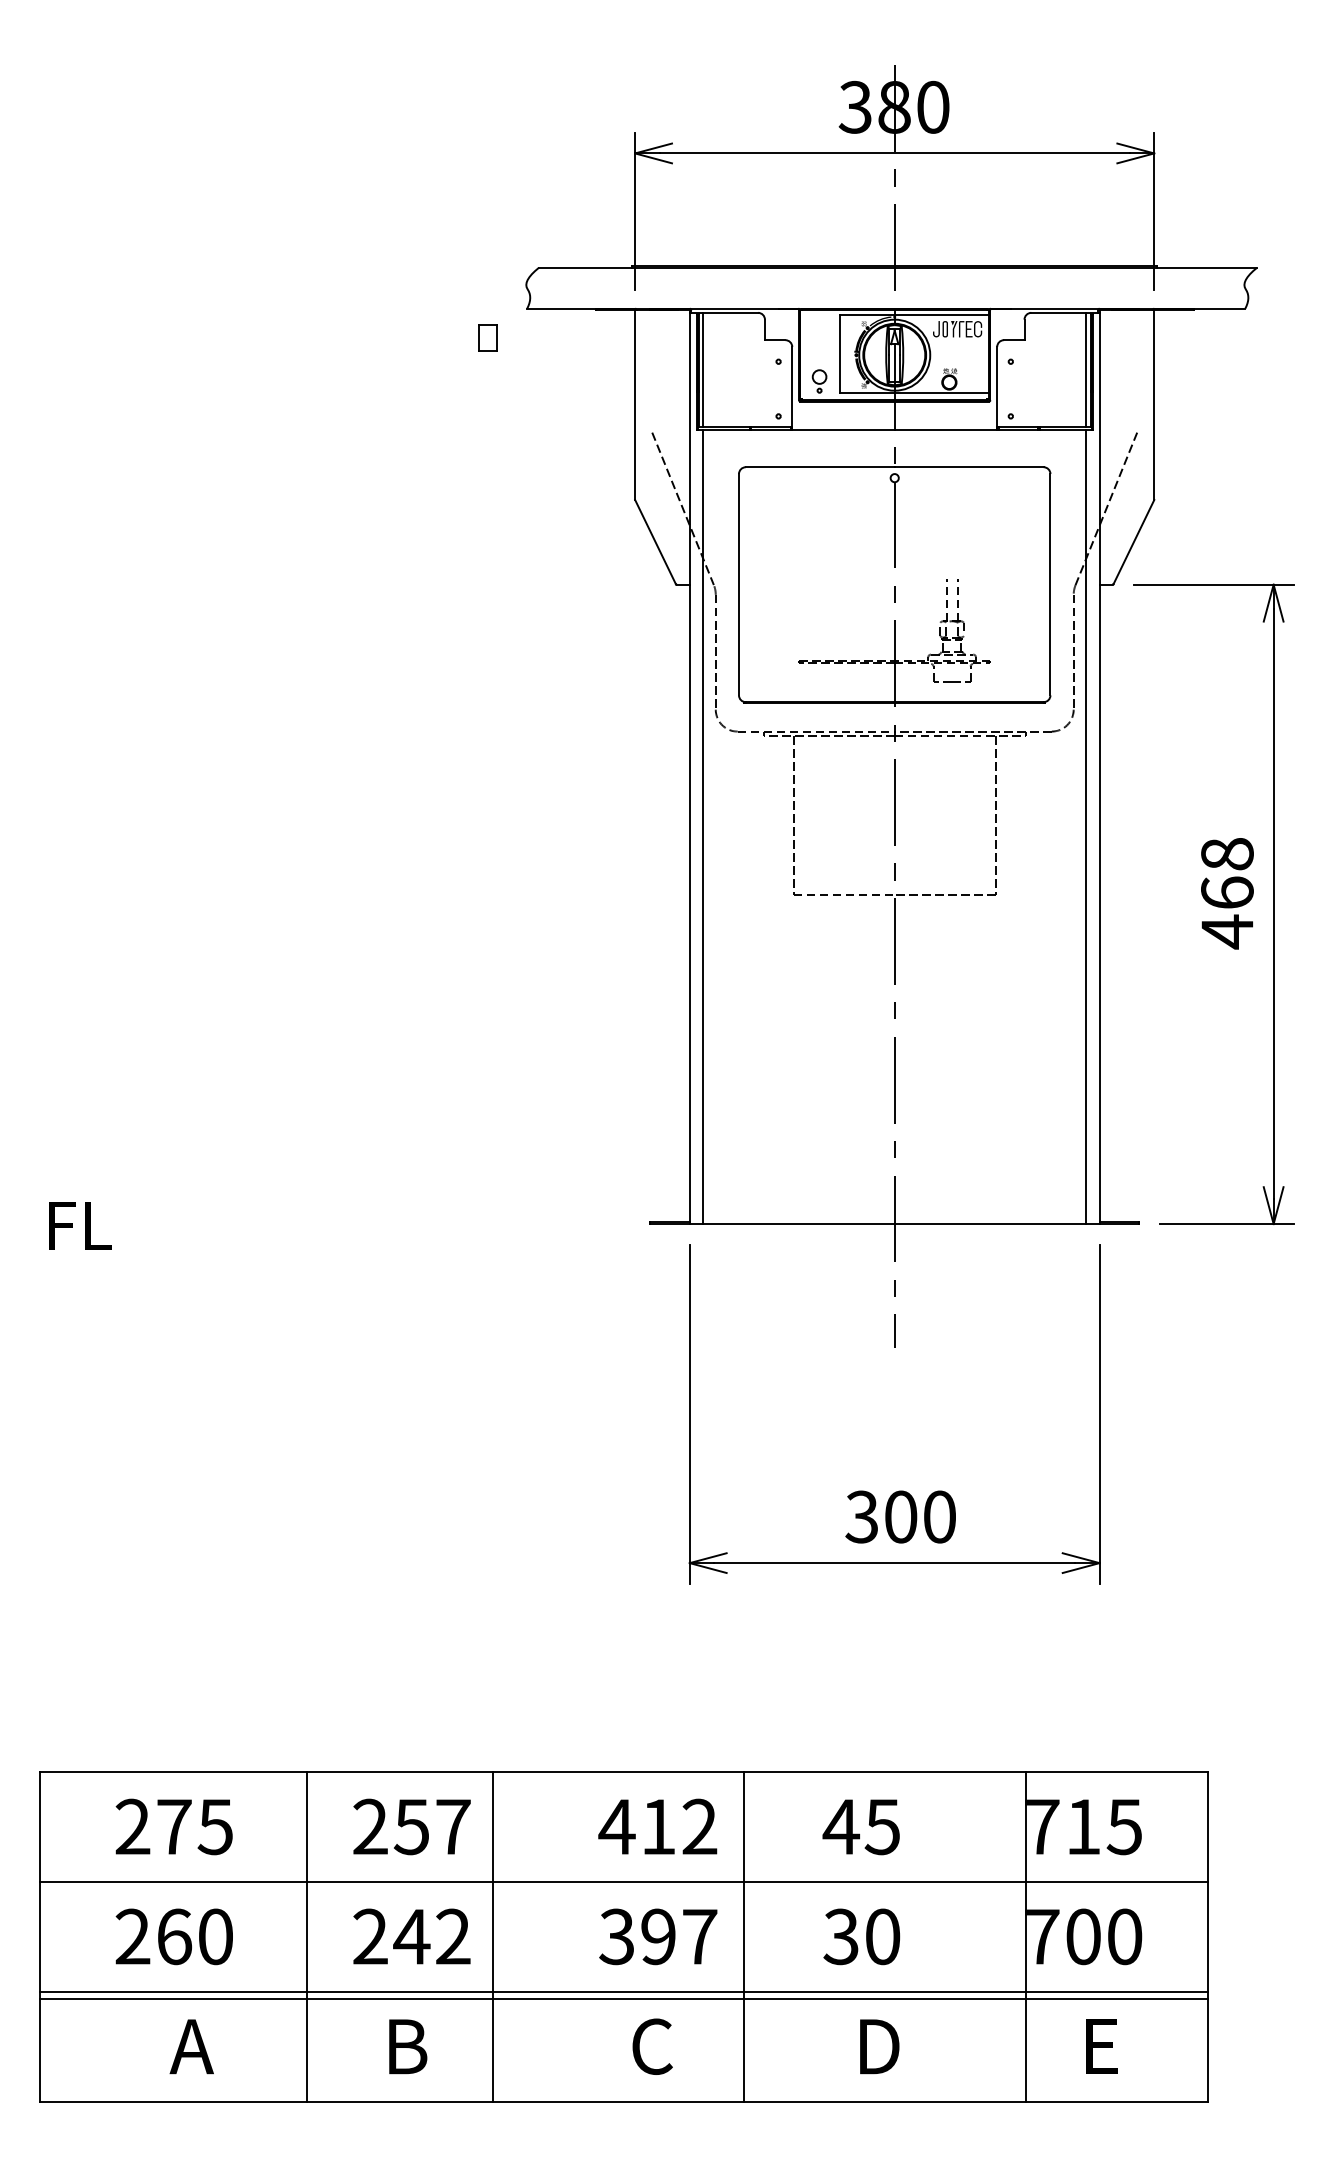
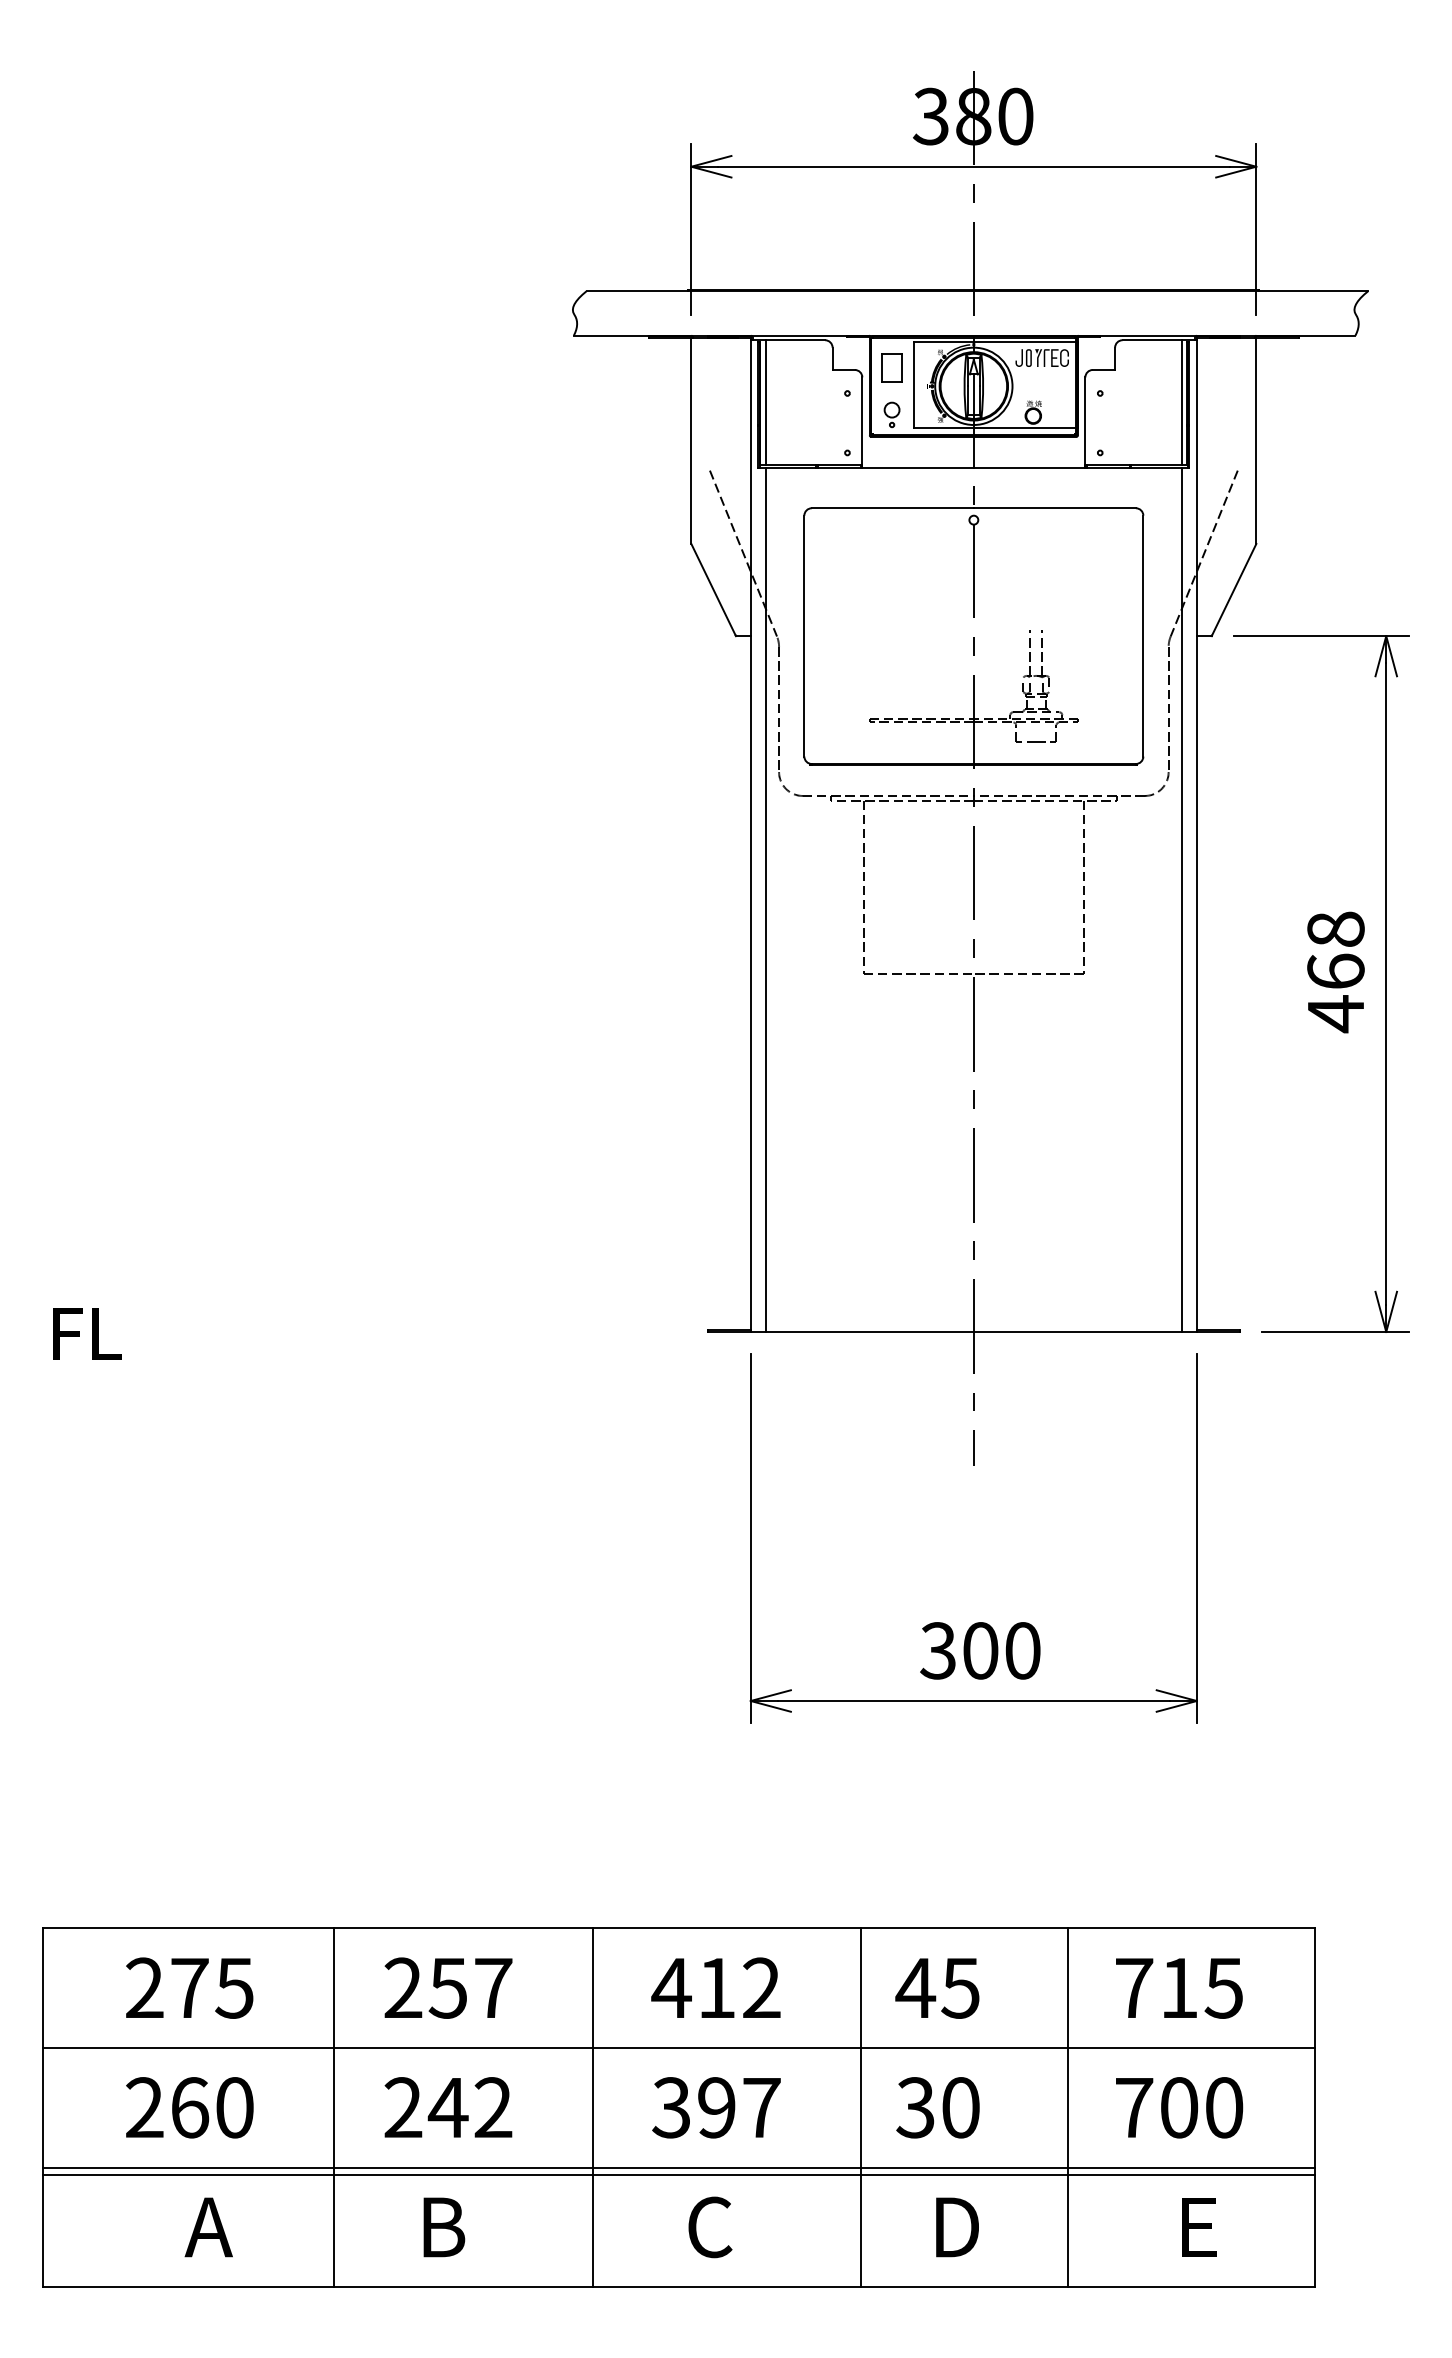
part: (487, 337) -> (891, 367), moved
line: (493, 1936) -> (593, 2107), moved
line: (743, 1936) -> (861, 2107), moved
line: (1025, 1936) -> (1068, 2107), moved

